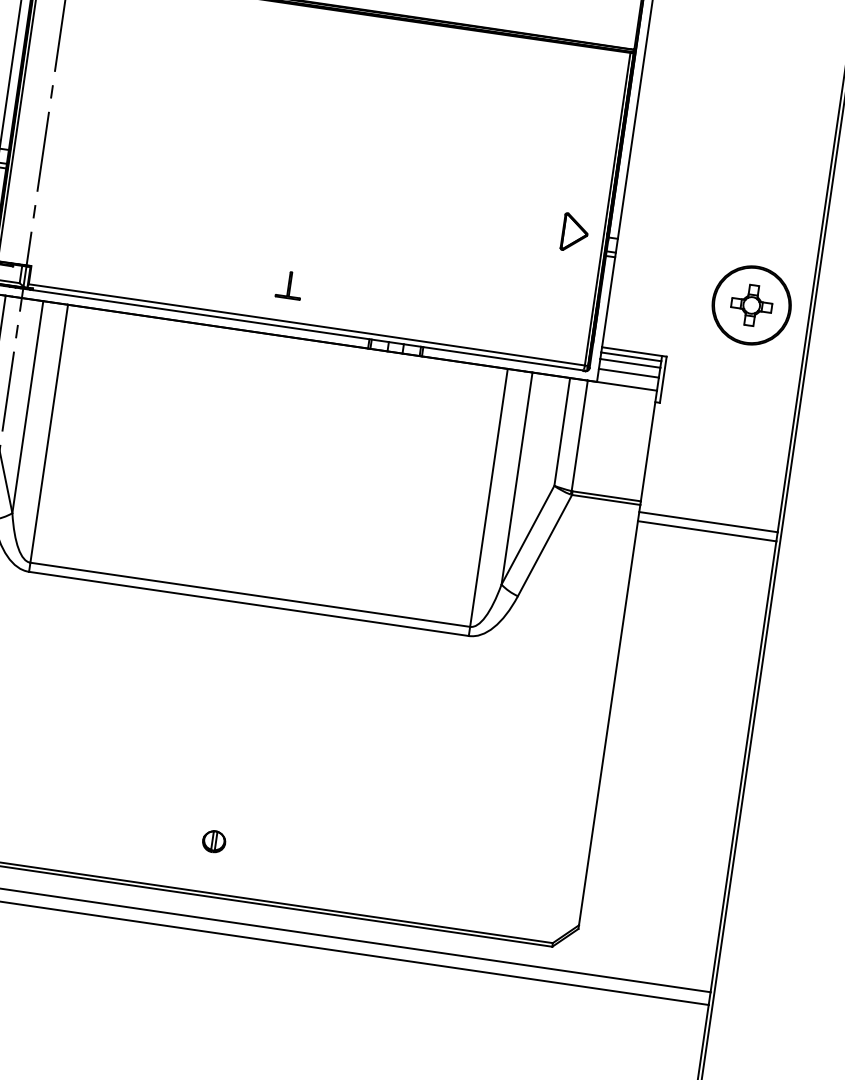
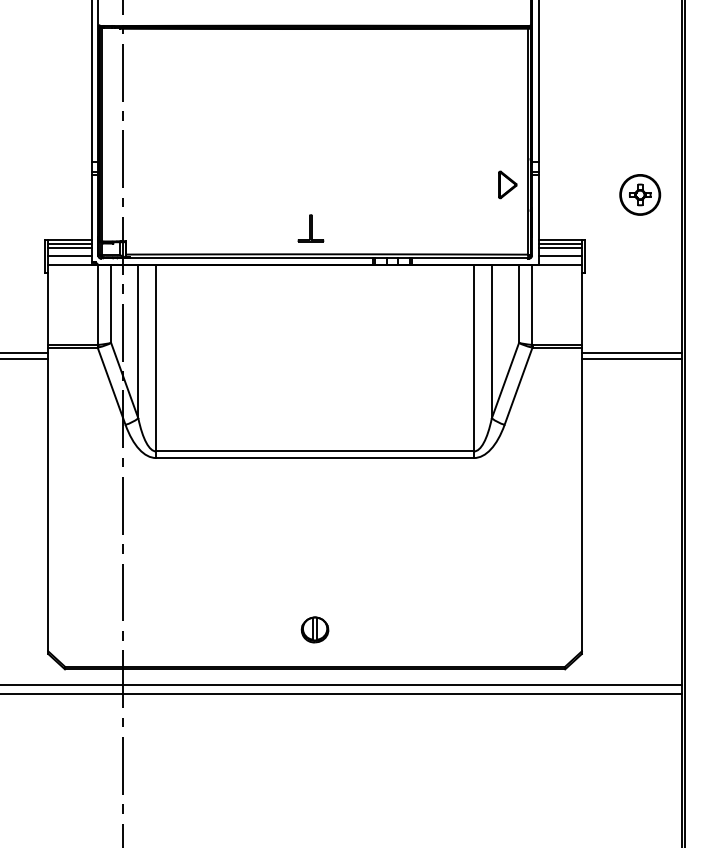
part: (575, 232) -> (507, 184), moved
part: (288, 285) -> (310, 228), size x1.43
part: (752, 304) -> (640, 194), size x0.71
part: (213, 841) -> (314, 629), size x1.67

